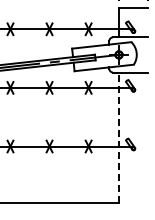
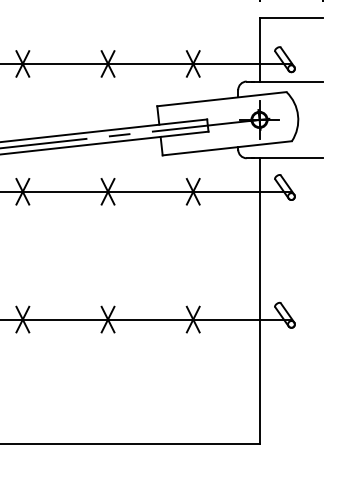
line: (119, 137) -> (260, 299), dashed -> solid

